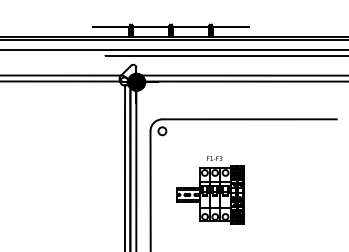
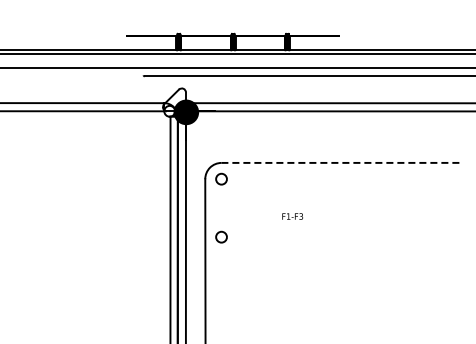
line: (249, 119) -> (340, 162), solid -> dashed
circle: (162, 173) -> (221, 236), added
part: (210, 195) -> (286, 266), removed

